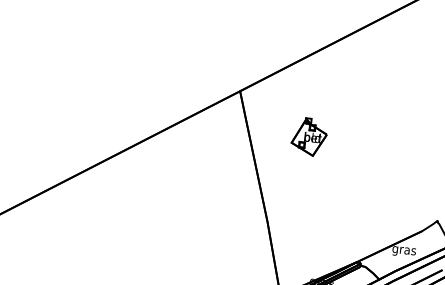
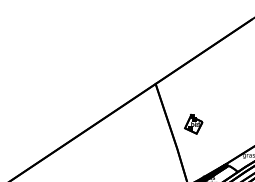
part: (309, 135) -> (193, 123), moved

